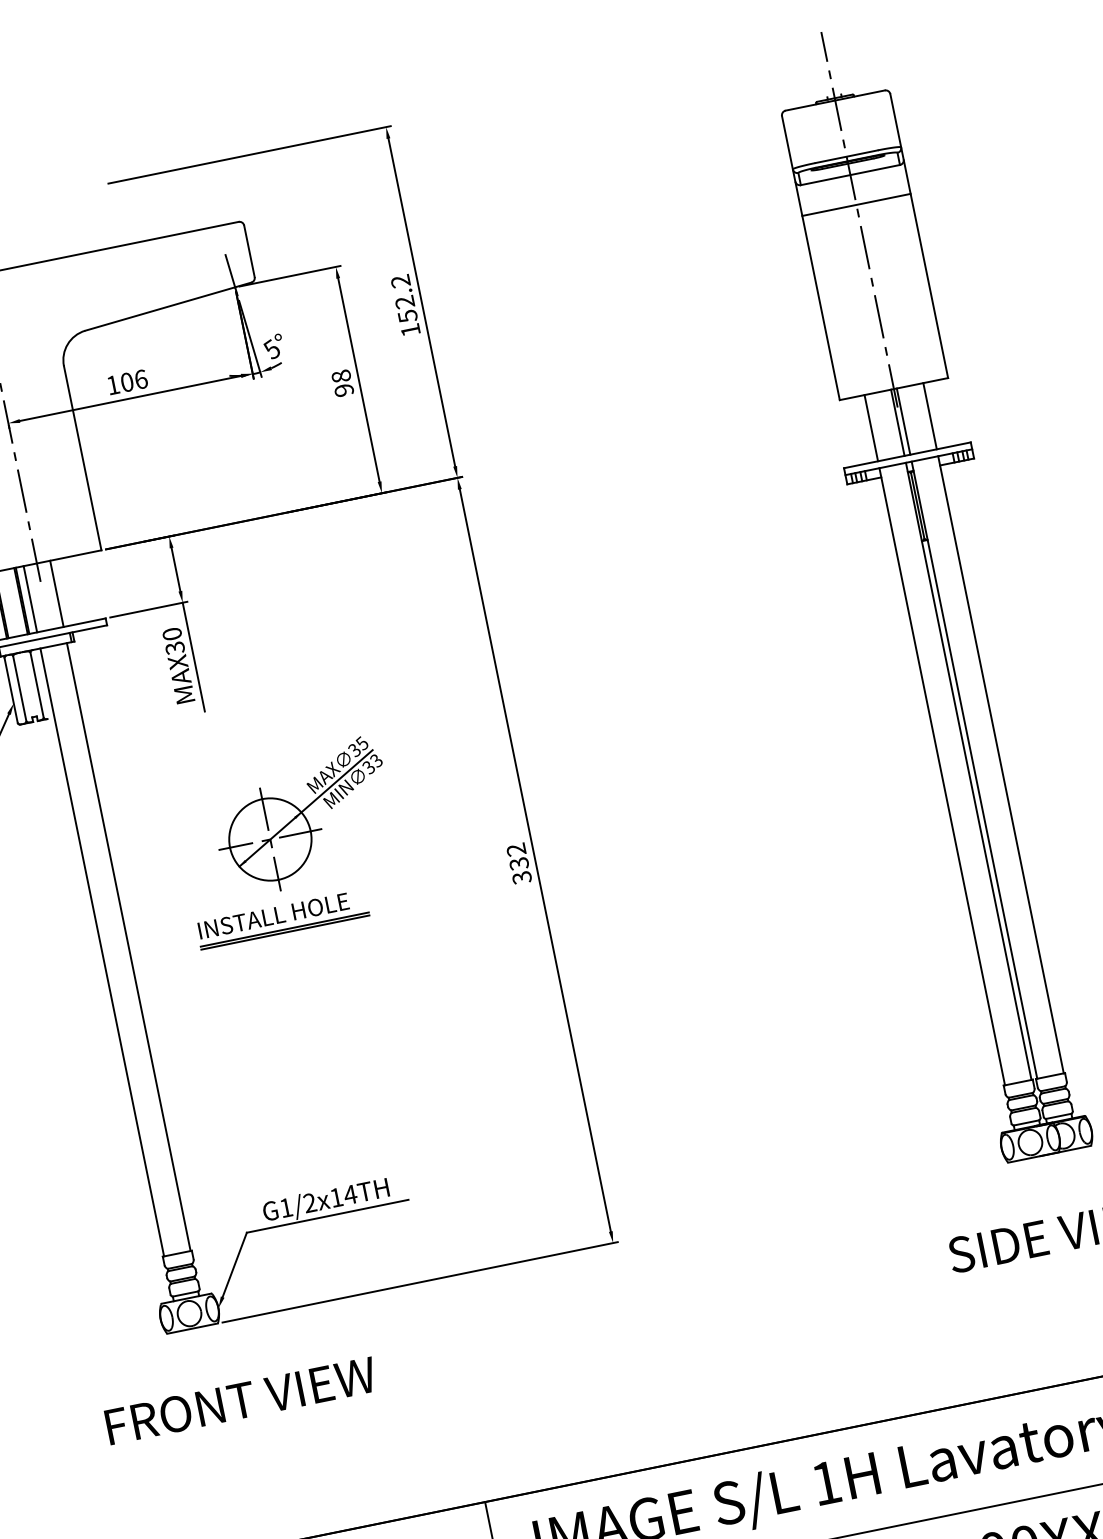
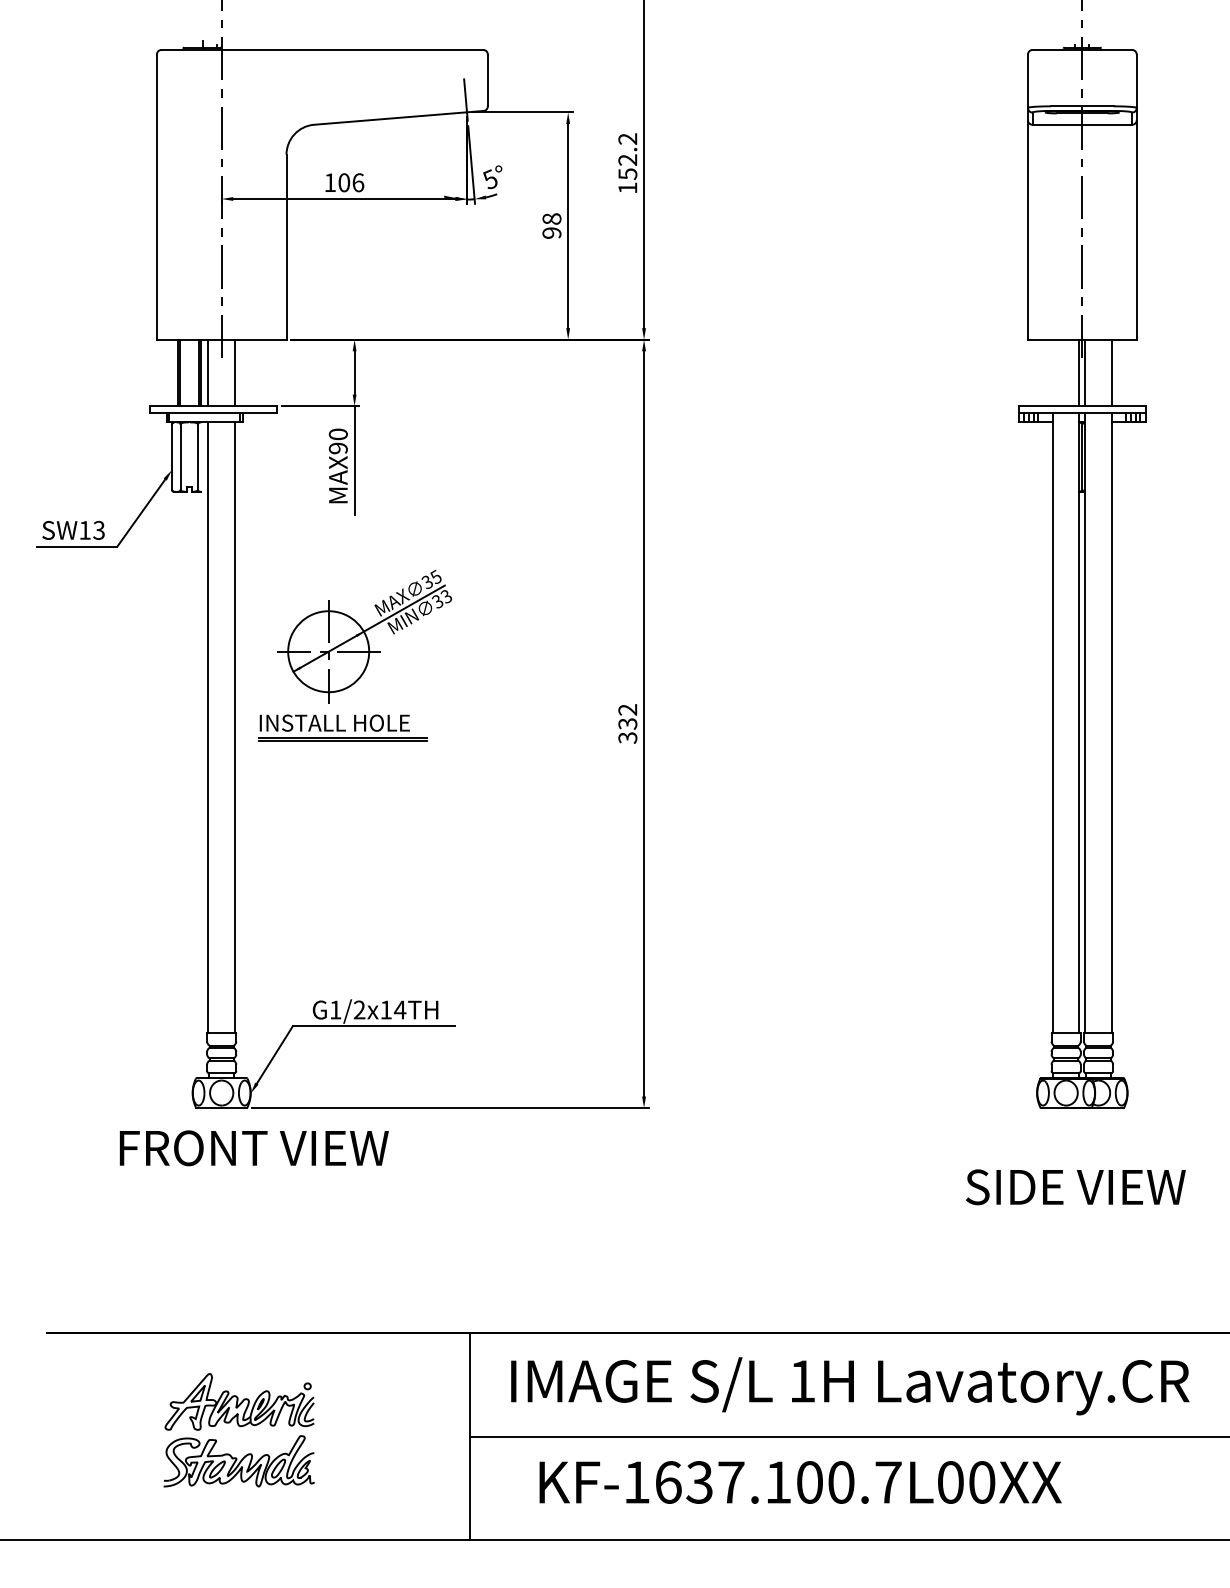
line: (855, 204) -> (1081, 154), removed
line: (870, 427) -> (1052, 372), removed
text: (175, 648) -> (338, 448), MAX30 -> MAX90
part: (302, 817) -> (364, 636), moved
part: (282, 918) -> (342, 727), moved
text: (240, 1401) -> (253, 1148), moved

